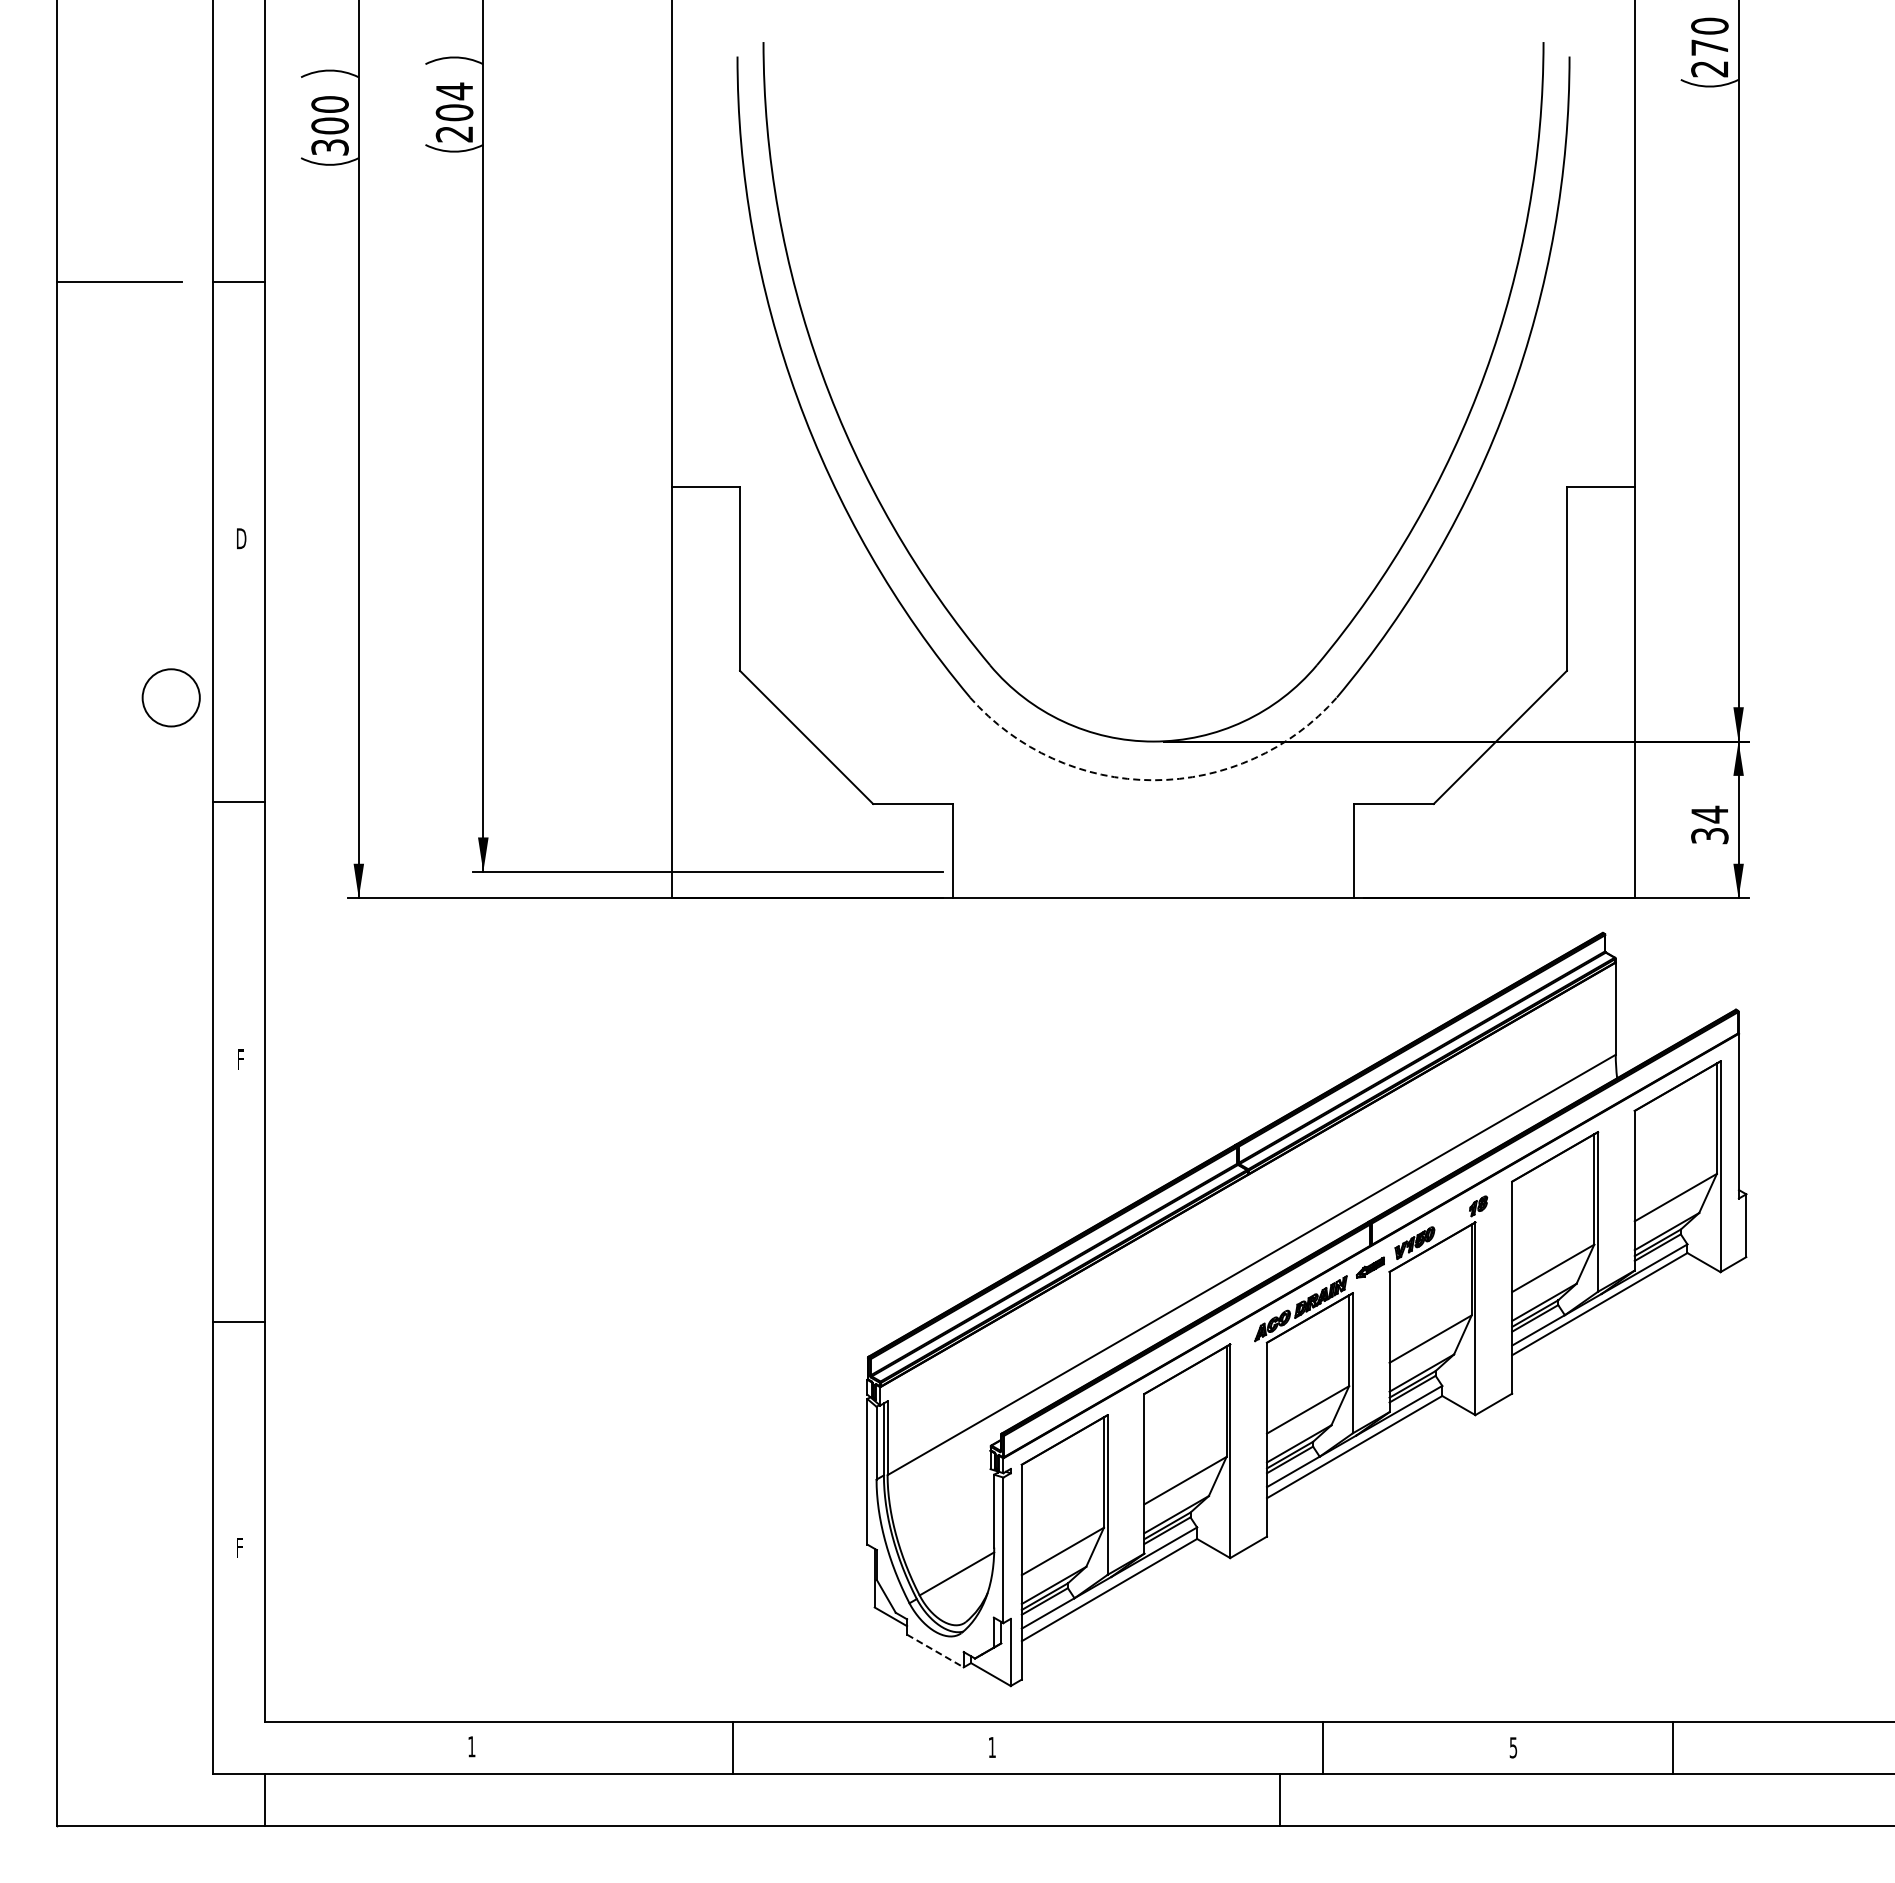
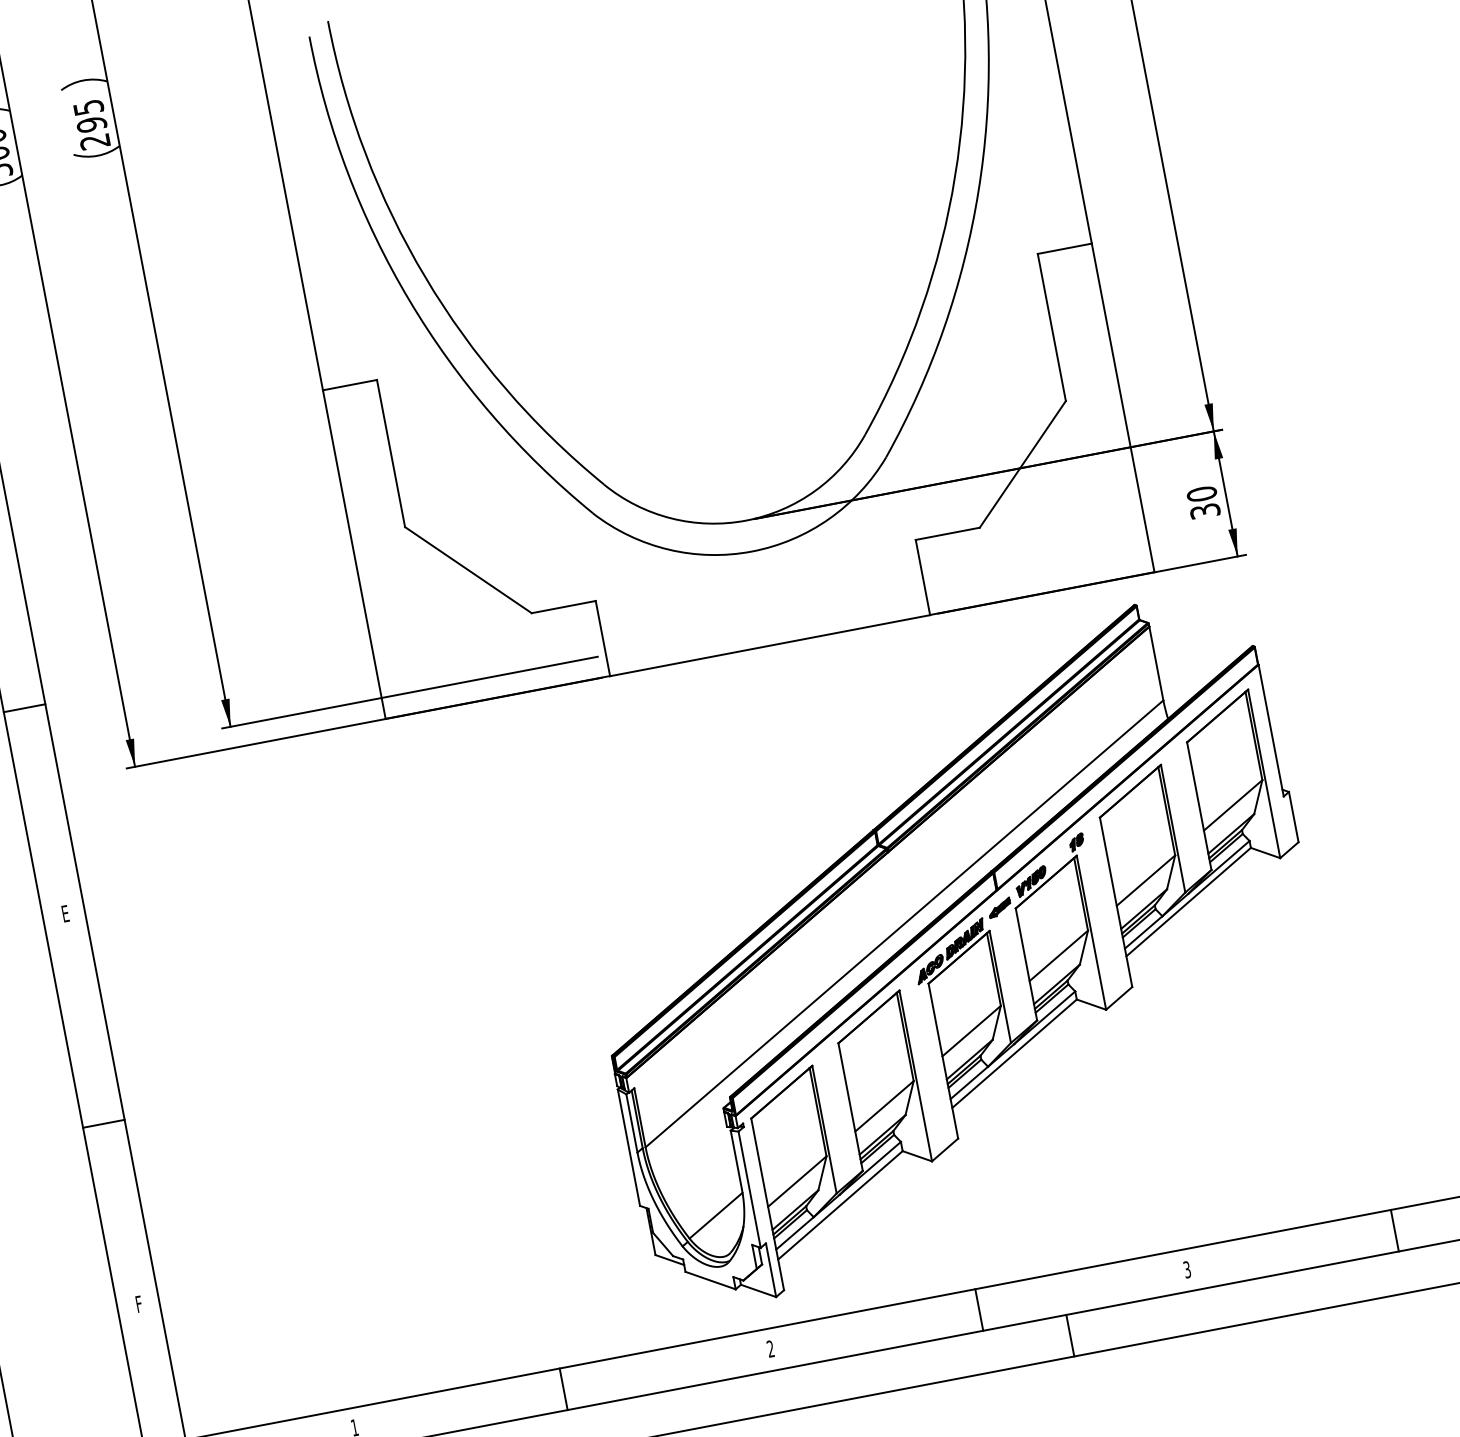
text: (454, 101) -> (90, 115), 204 -> 295
arc: (1153, 780) -> (752, 551), dashed -> solid
text: (1709, 814) -> (1201, 494), 34 -> 30
text: (240, 1059) -> (65, 913), F -> E
line: (935, 1651) -> (710, 1280), dashed -> solid
text: (991, 1746) -> (769, 1348), 1 -> 2
text: (1513, 1747) -> (1187, 1269), 5 -> 3
line: (1323, 1748) -> (979, 1309), moved
line: (1673, 1748) -> (1395, 1230), moved
line: (1280, 1800) -> (1070, 1335), moved

